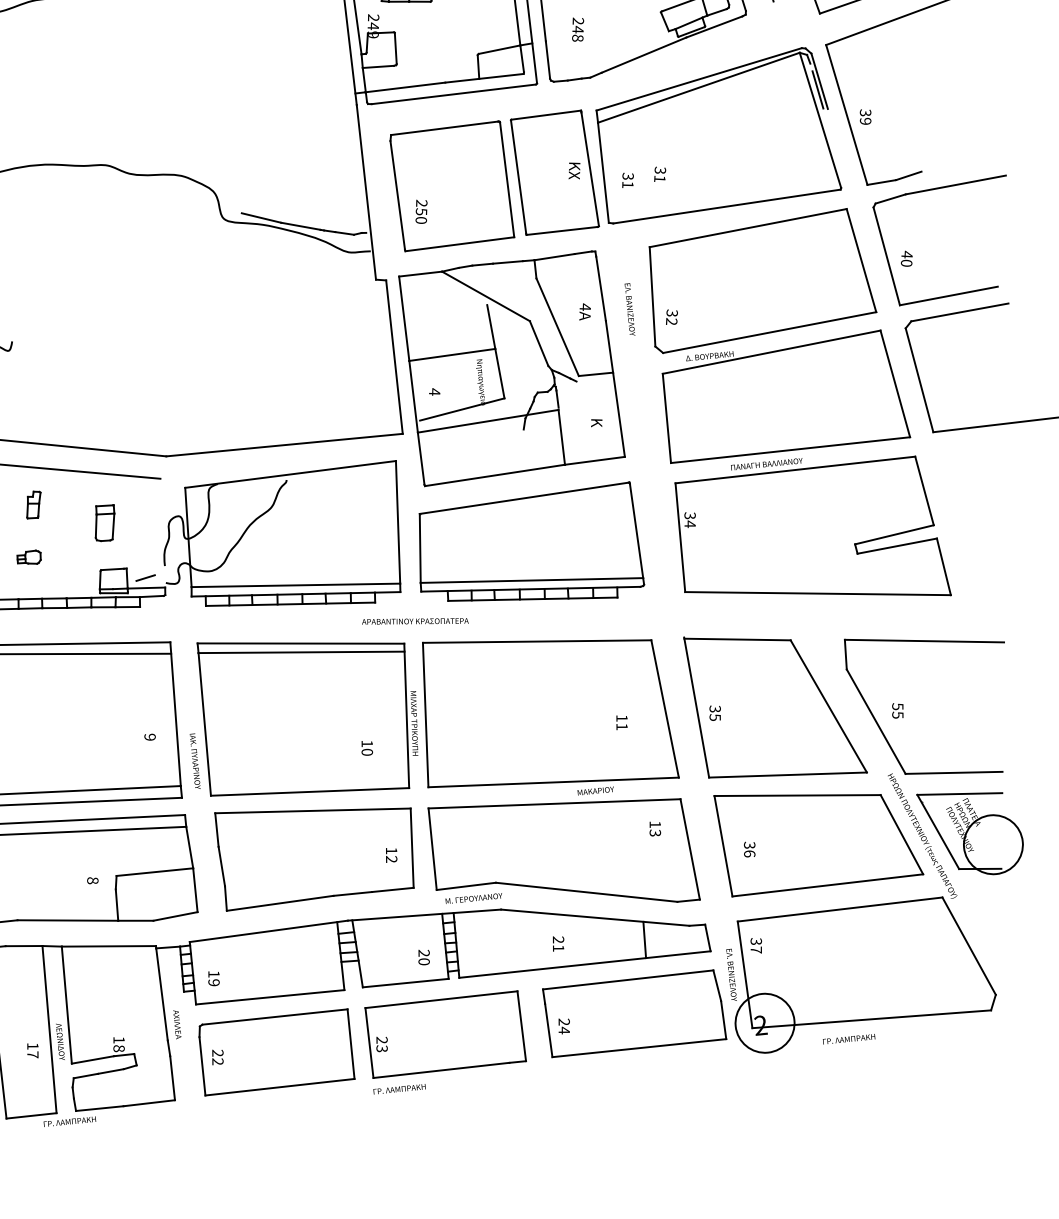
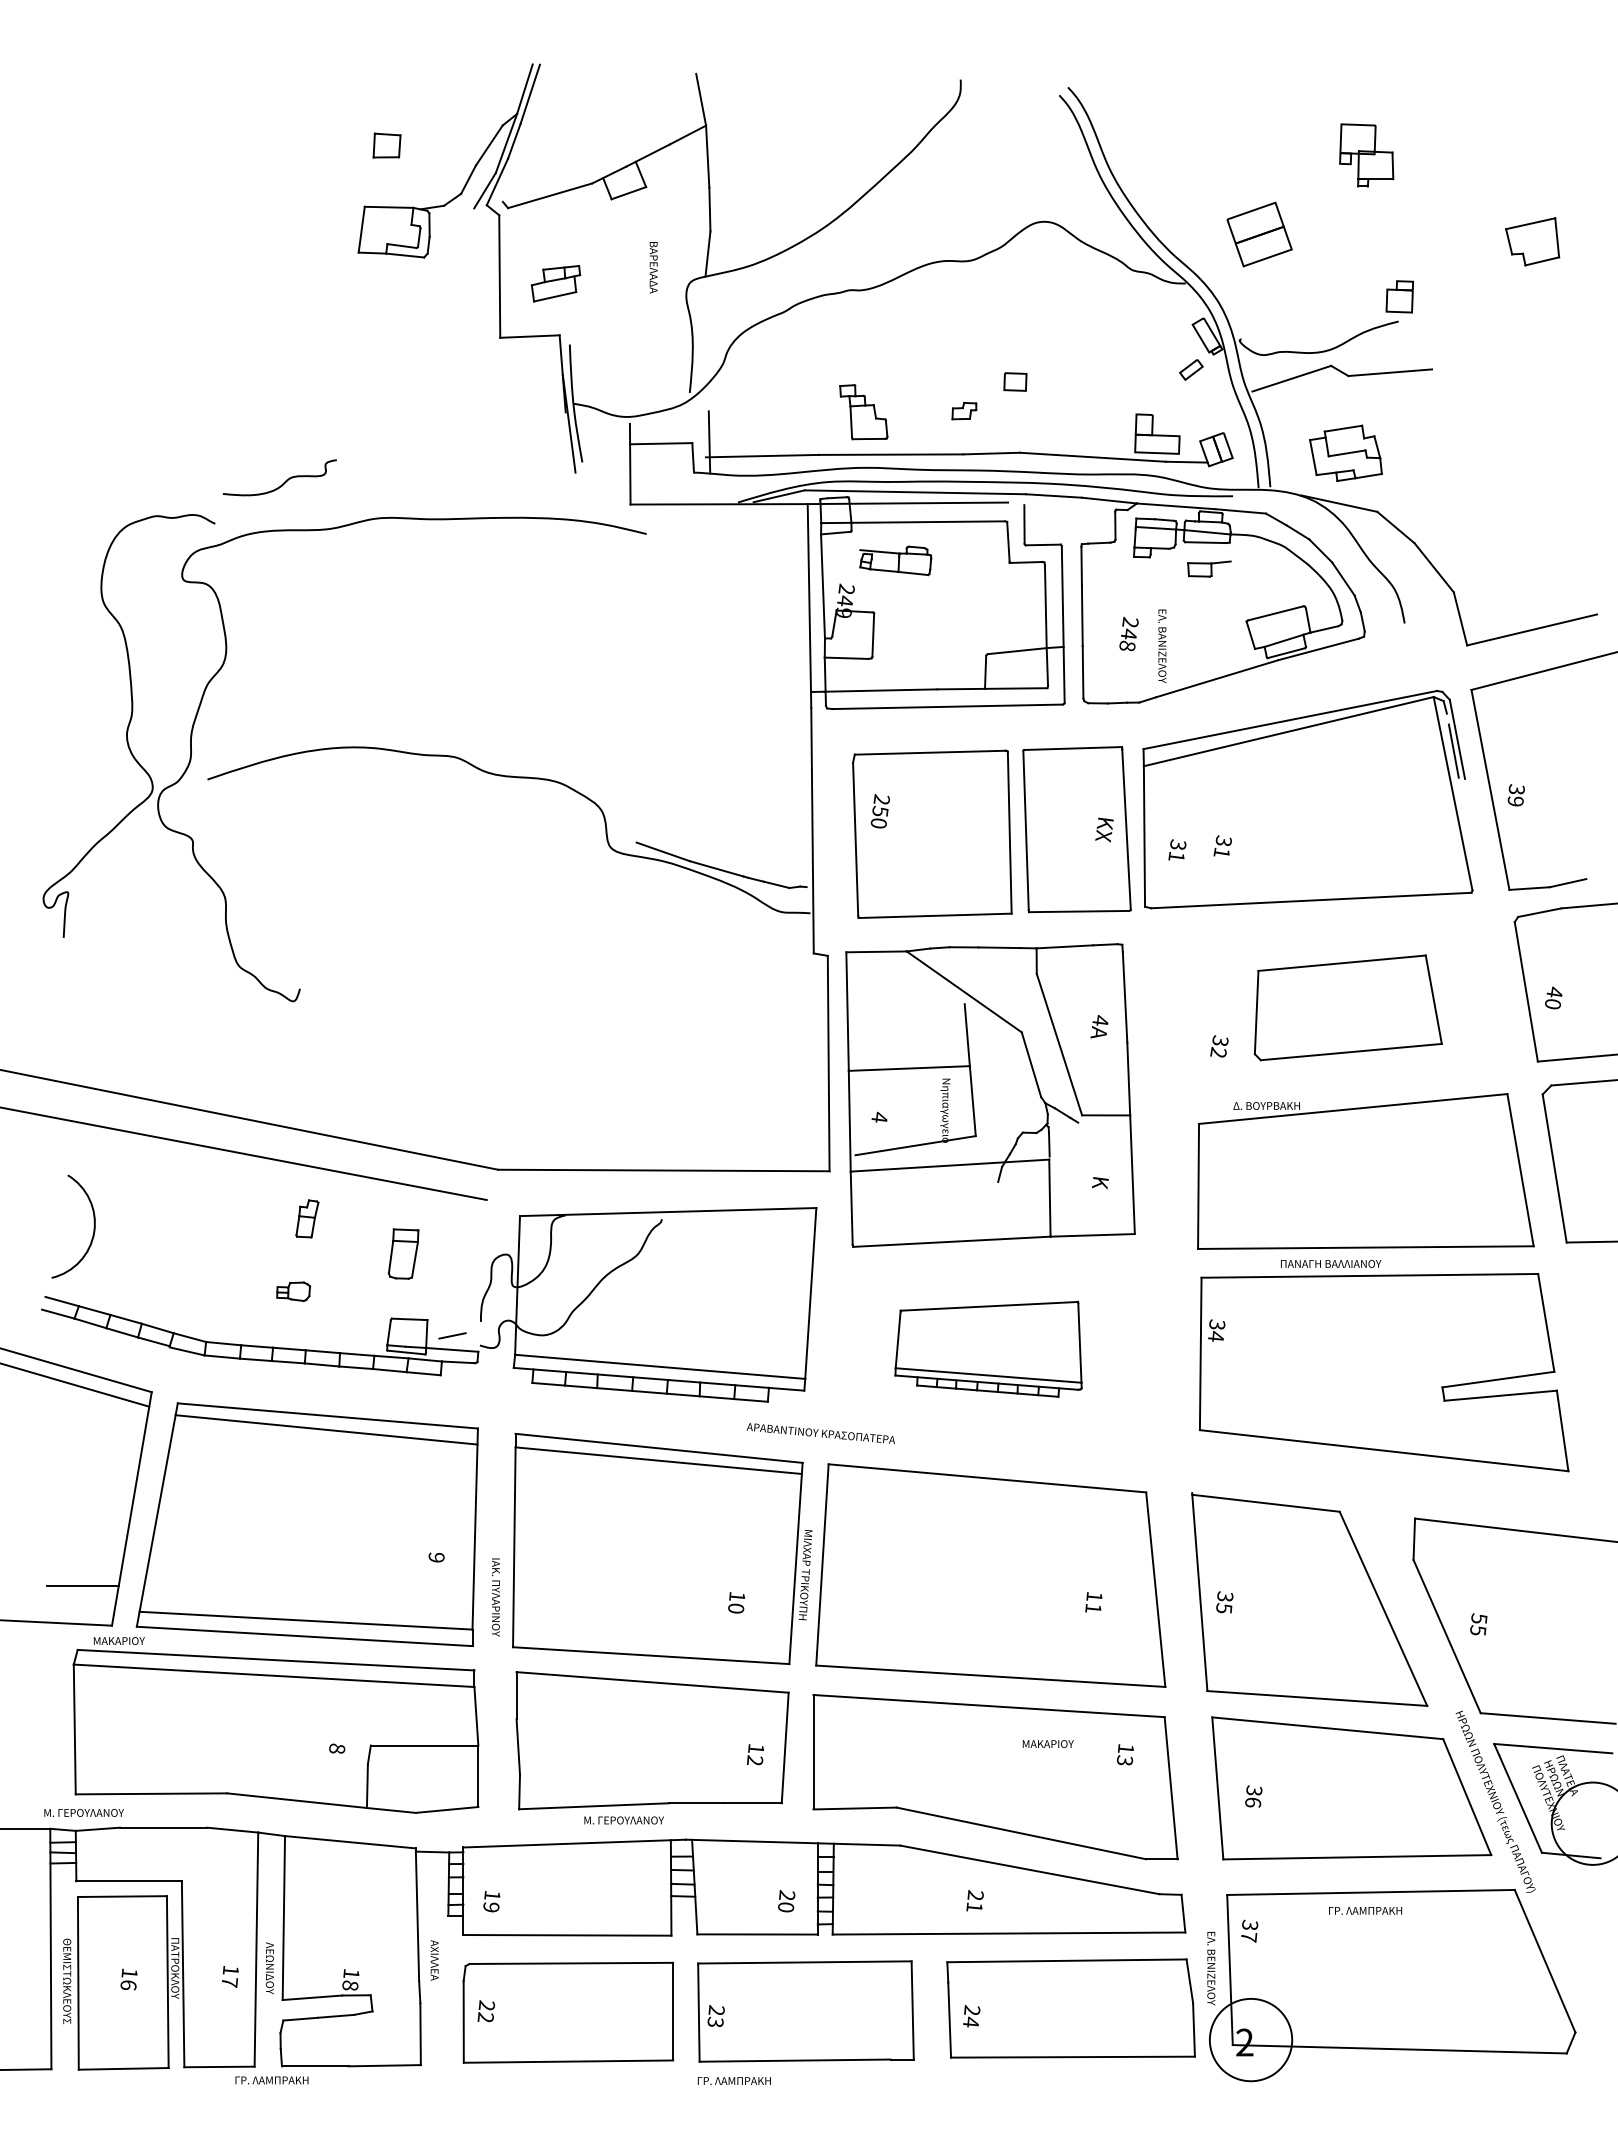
text: (421, 211) -> (880, 811), moved
part: (761, 280) -> (1348, 1007), size x0.6
text: (630, 309) -> (1162, 645), moved
part: (528, 549) -> (988, 1349), size x0.6
text: (595, 791) -> (1047, 1744), moved
text: (473, 898) -> (623, 1820), moved
line: (644, 939) -> (1095, 1907), removed
text: (849, 1038) -> (1365, 1910), moved

